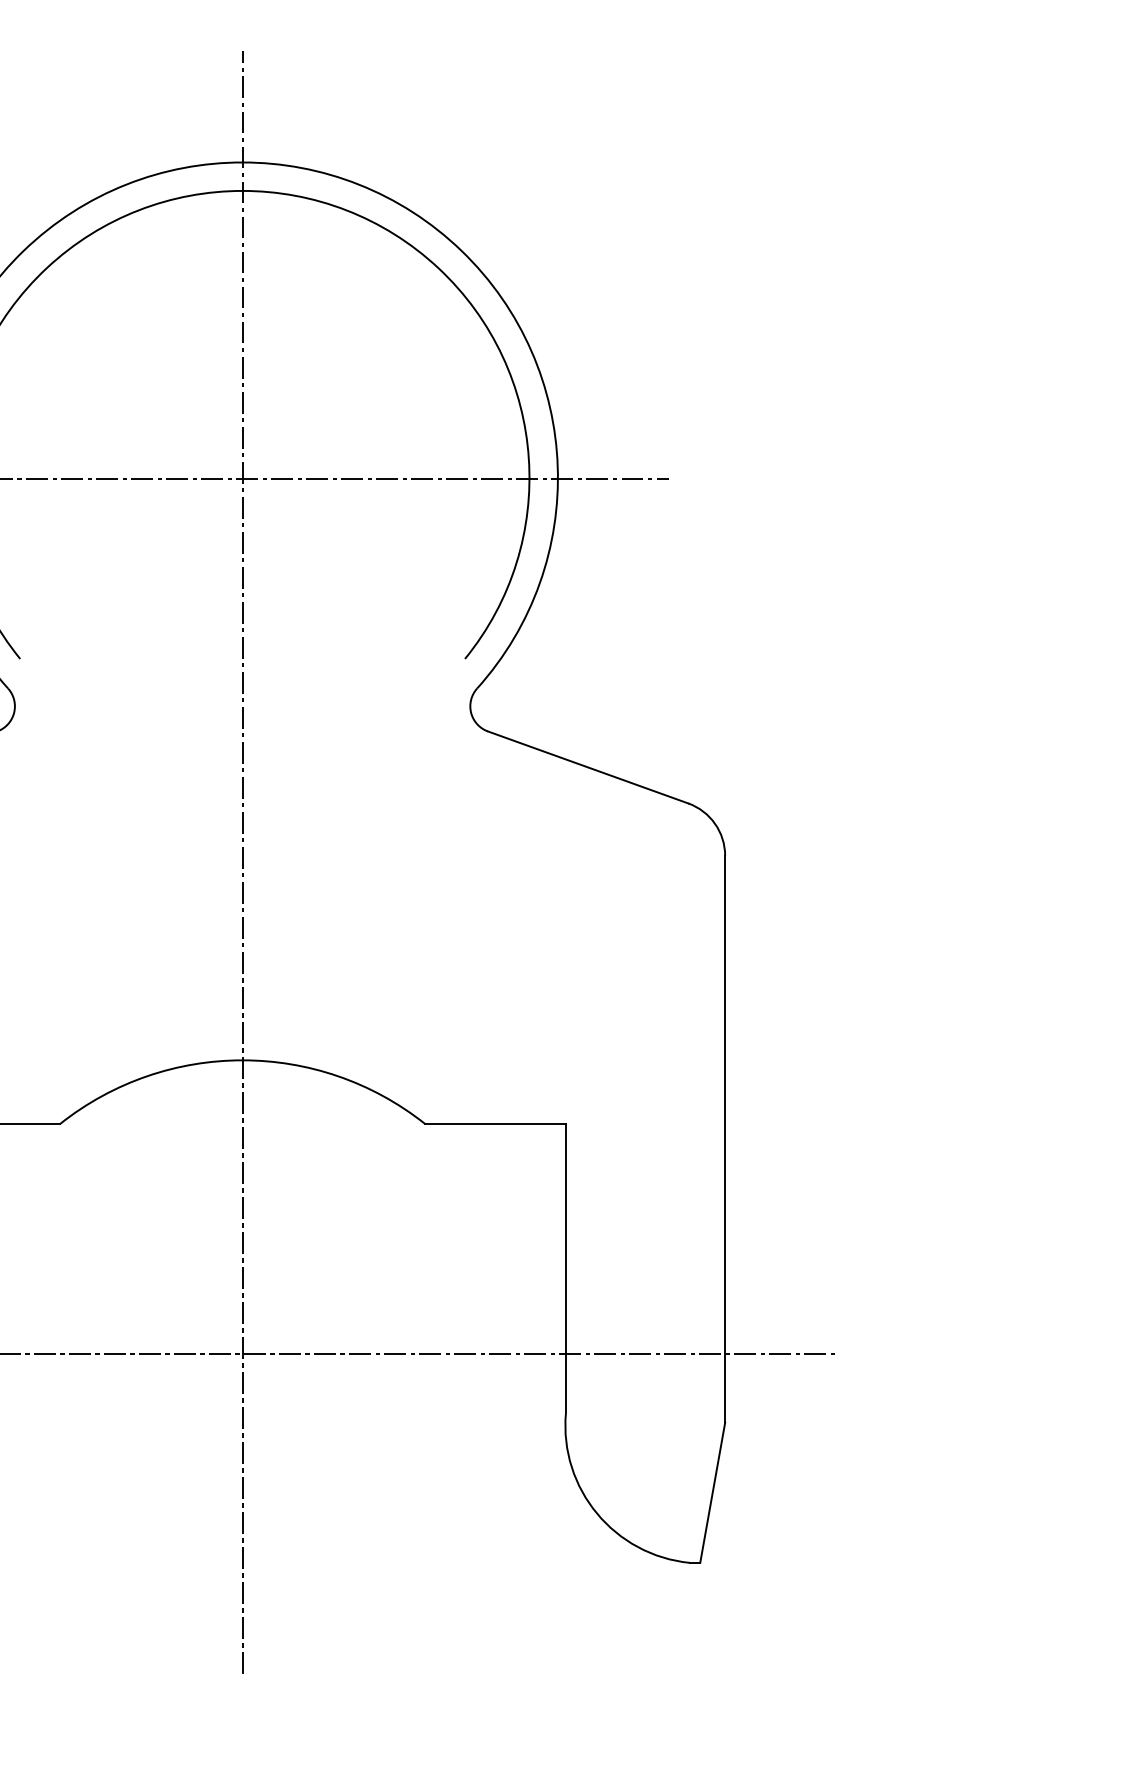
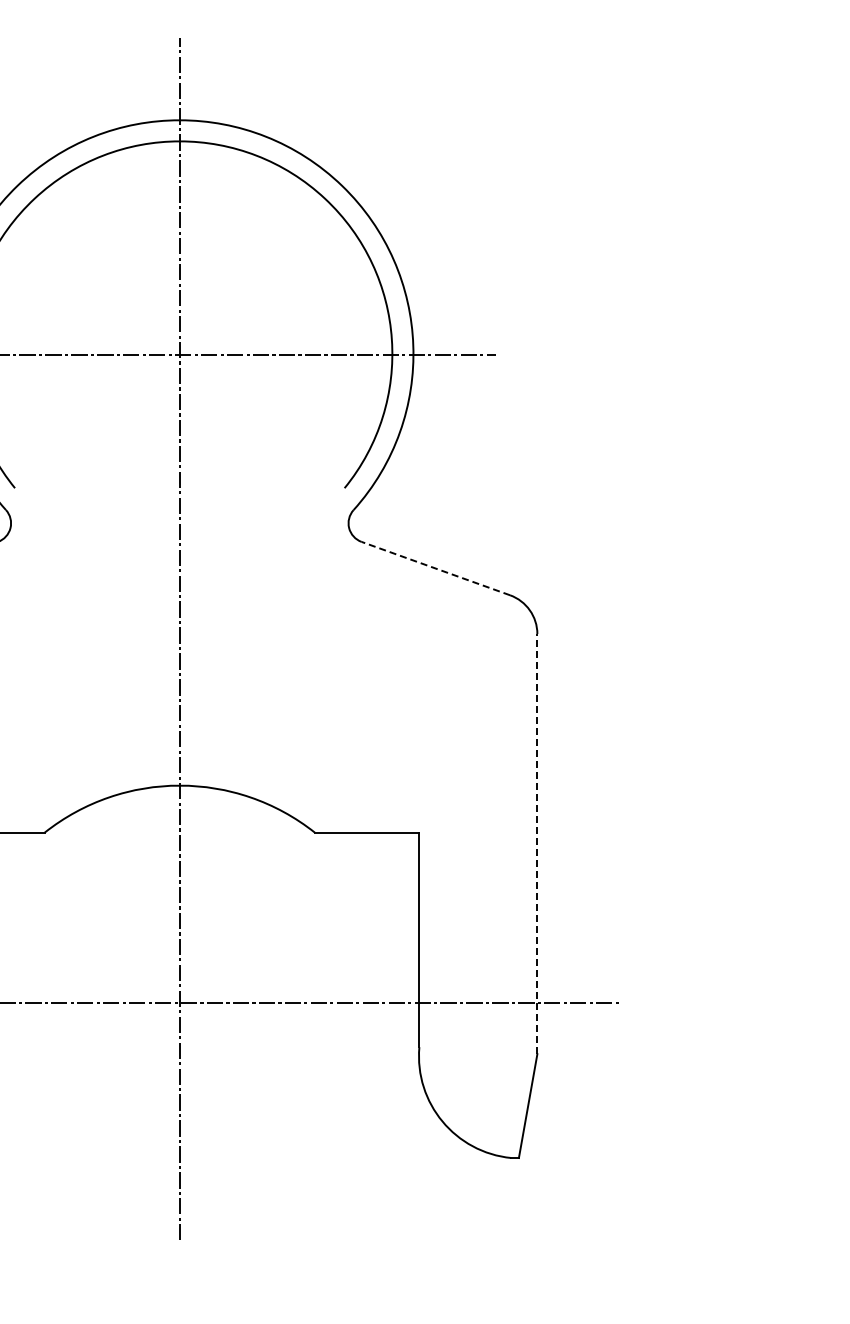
line: (587, 767) -> (435, 568), solid -> dashed
line: (725, 1138) -> (537, 843), solid -> dashed

